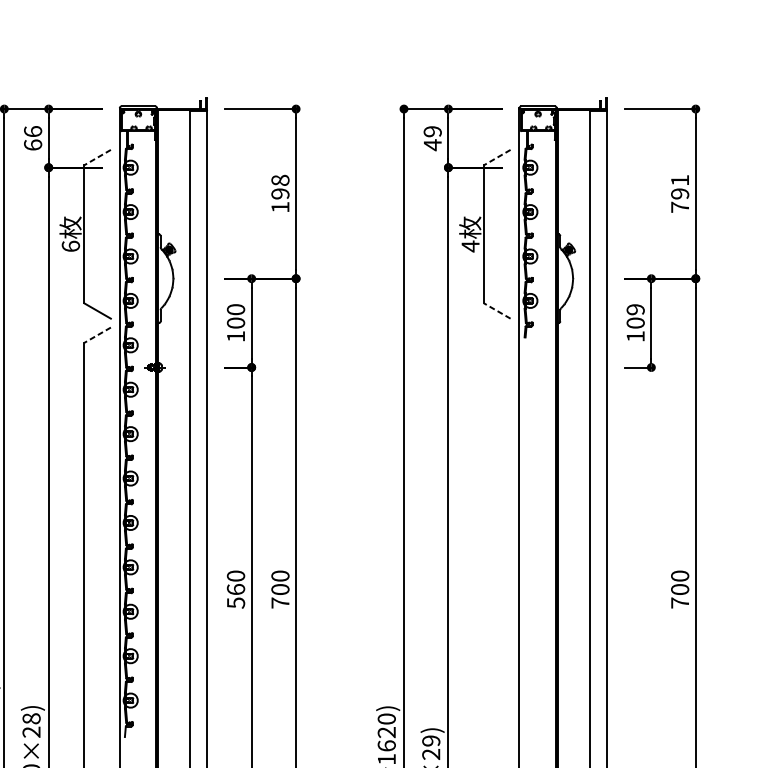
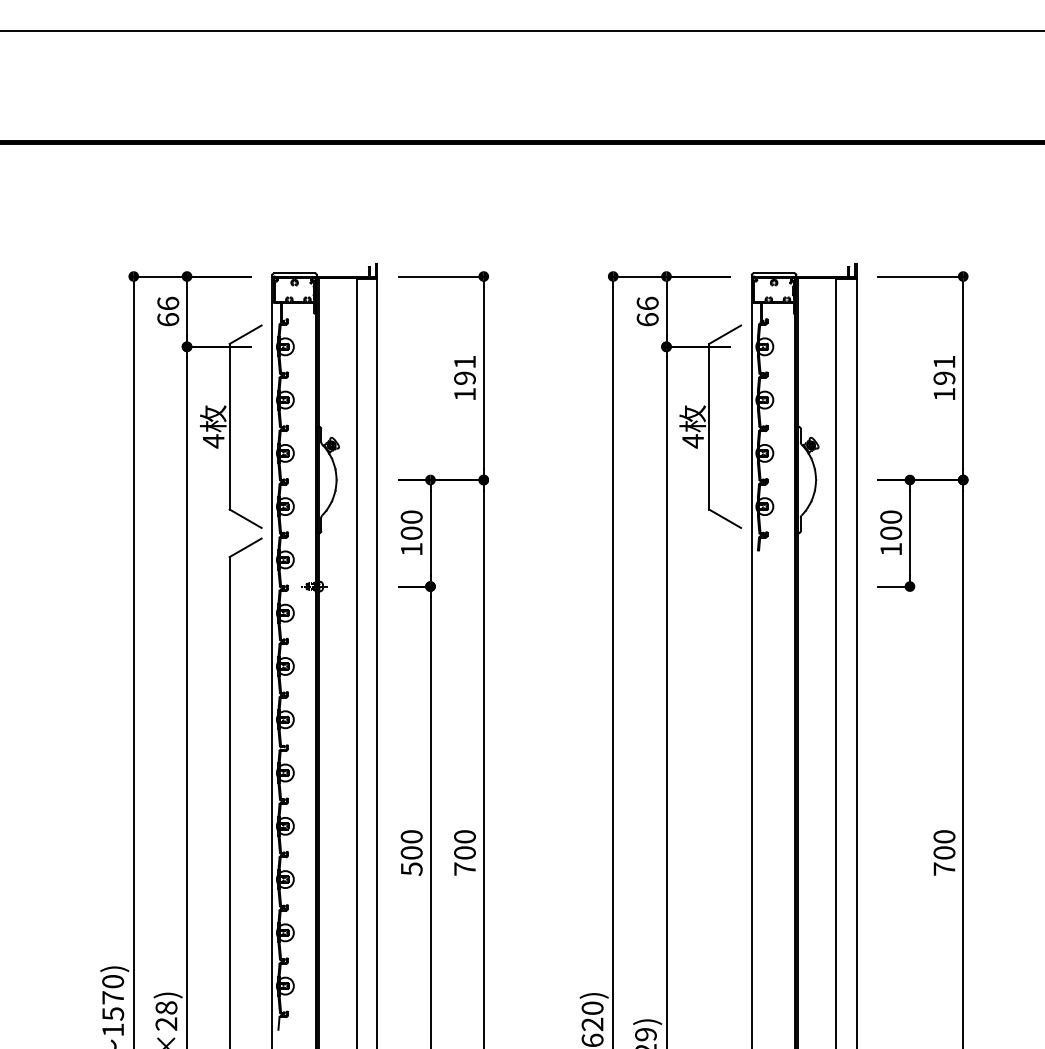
text: (432, 138) -> (647, 311), 49 -> 66
line: (97, 158) -> (245, 335), dashed -> solid
line: (496, 158) -> (724, 335), dashed -> solid
text: (280, 179) -> (464, 361), 198 -> 191
text: (680, 206) -> (944, 393), 791 -> 191
text: (70, 246) -> (213, 441), 6 -> 4
text: (635, 309) -> (891, 516), 109 -> 100
line: (496, 310) -> (724, 518), dashed -> solid
line: (97, 335) -> (245, 548), dashed -> solid
text: (235, 589) -> (411, 852), 560 -> 500

